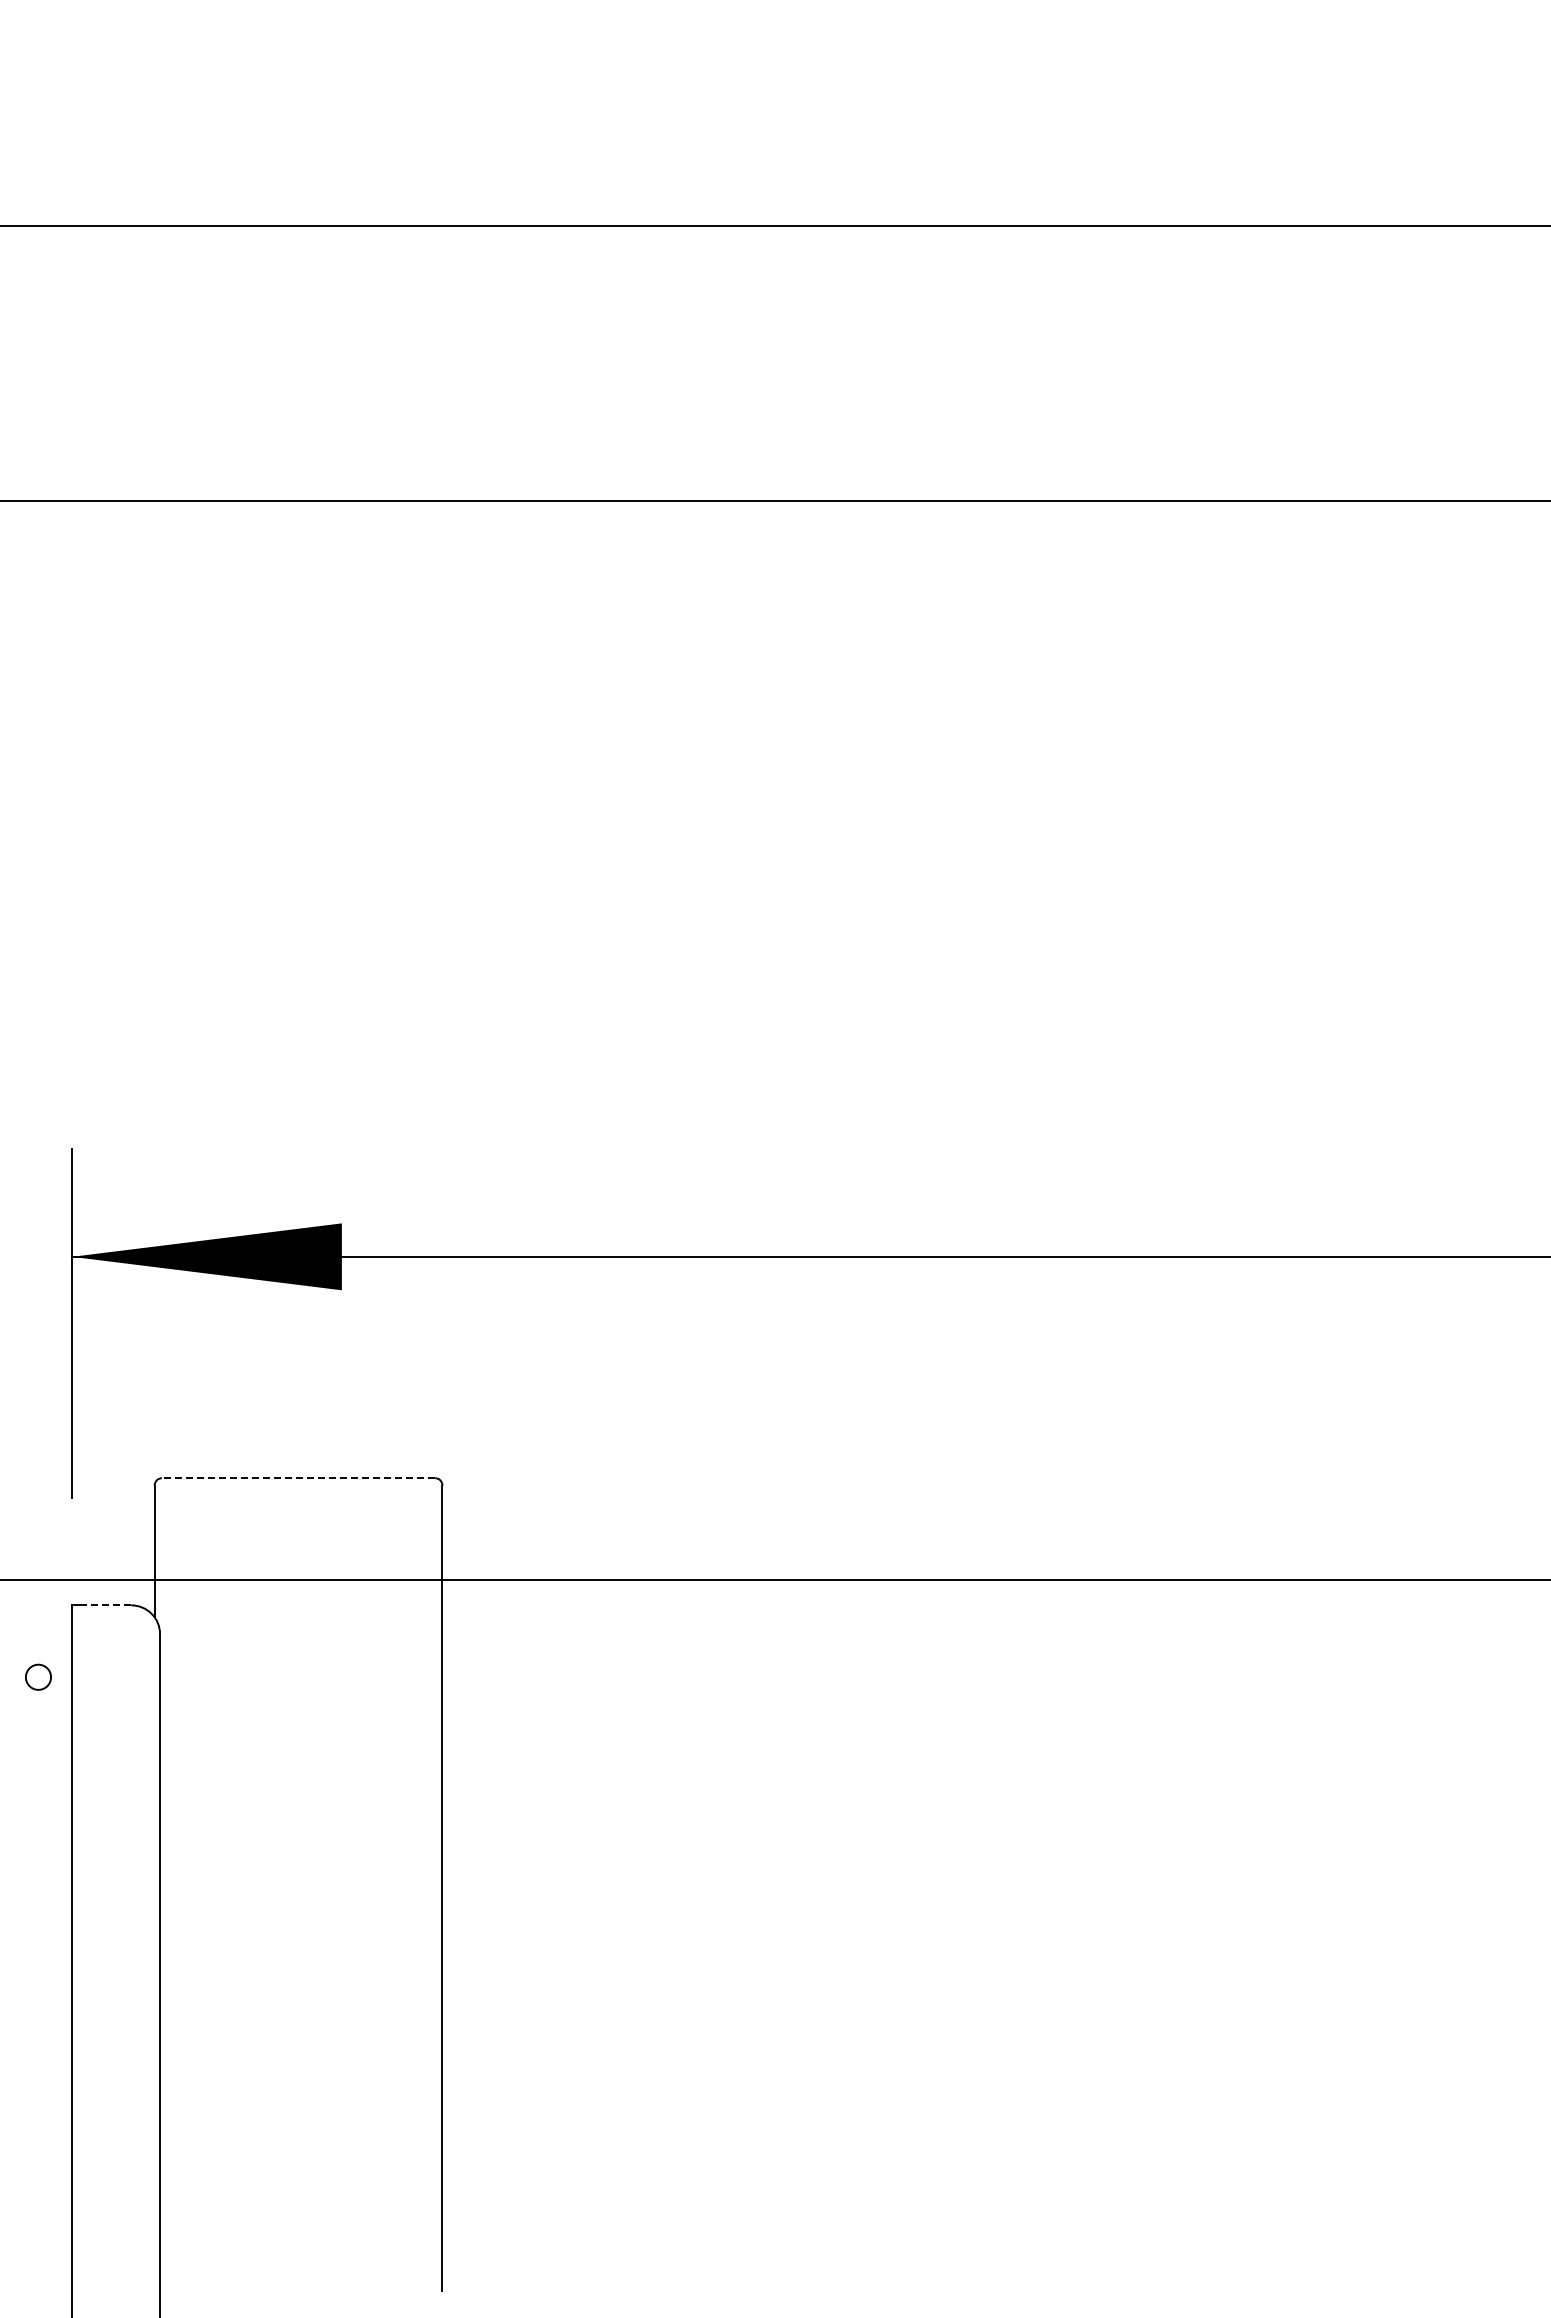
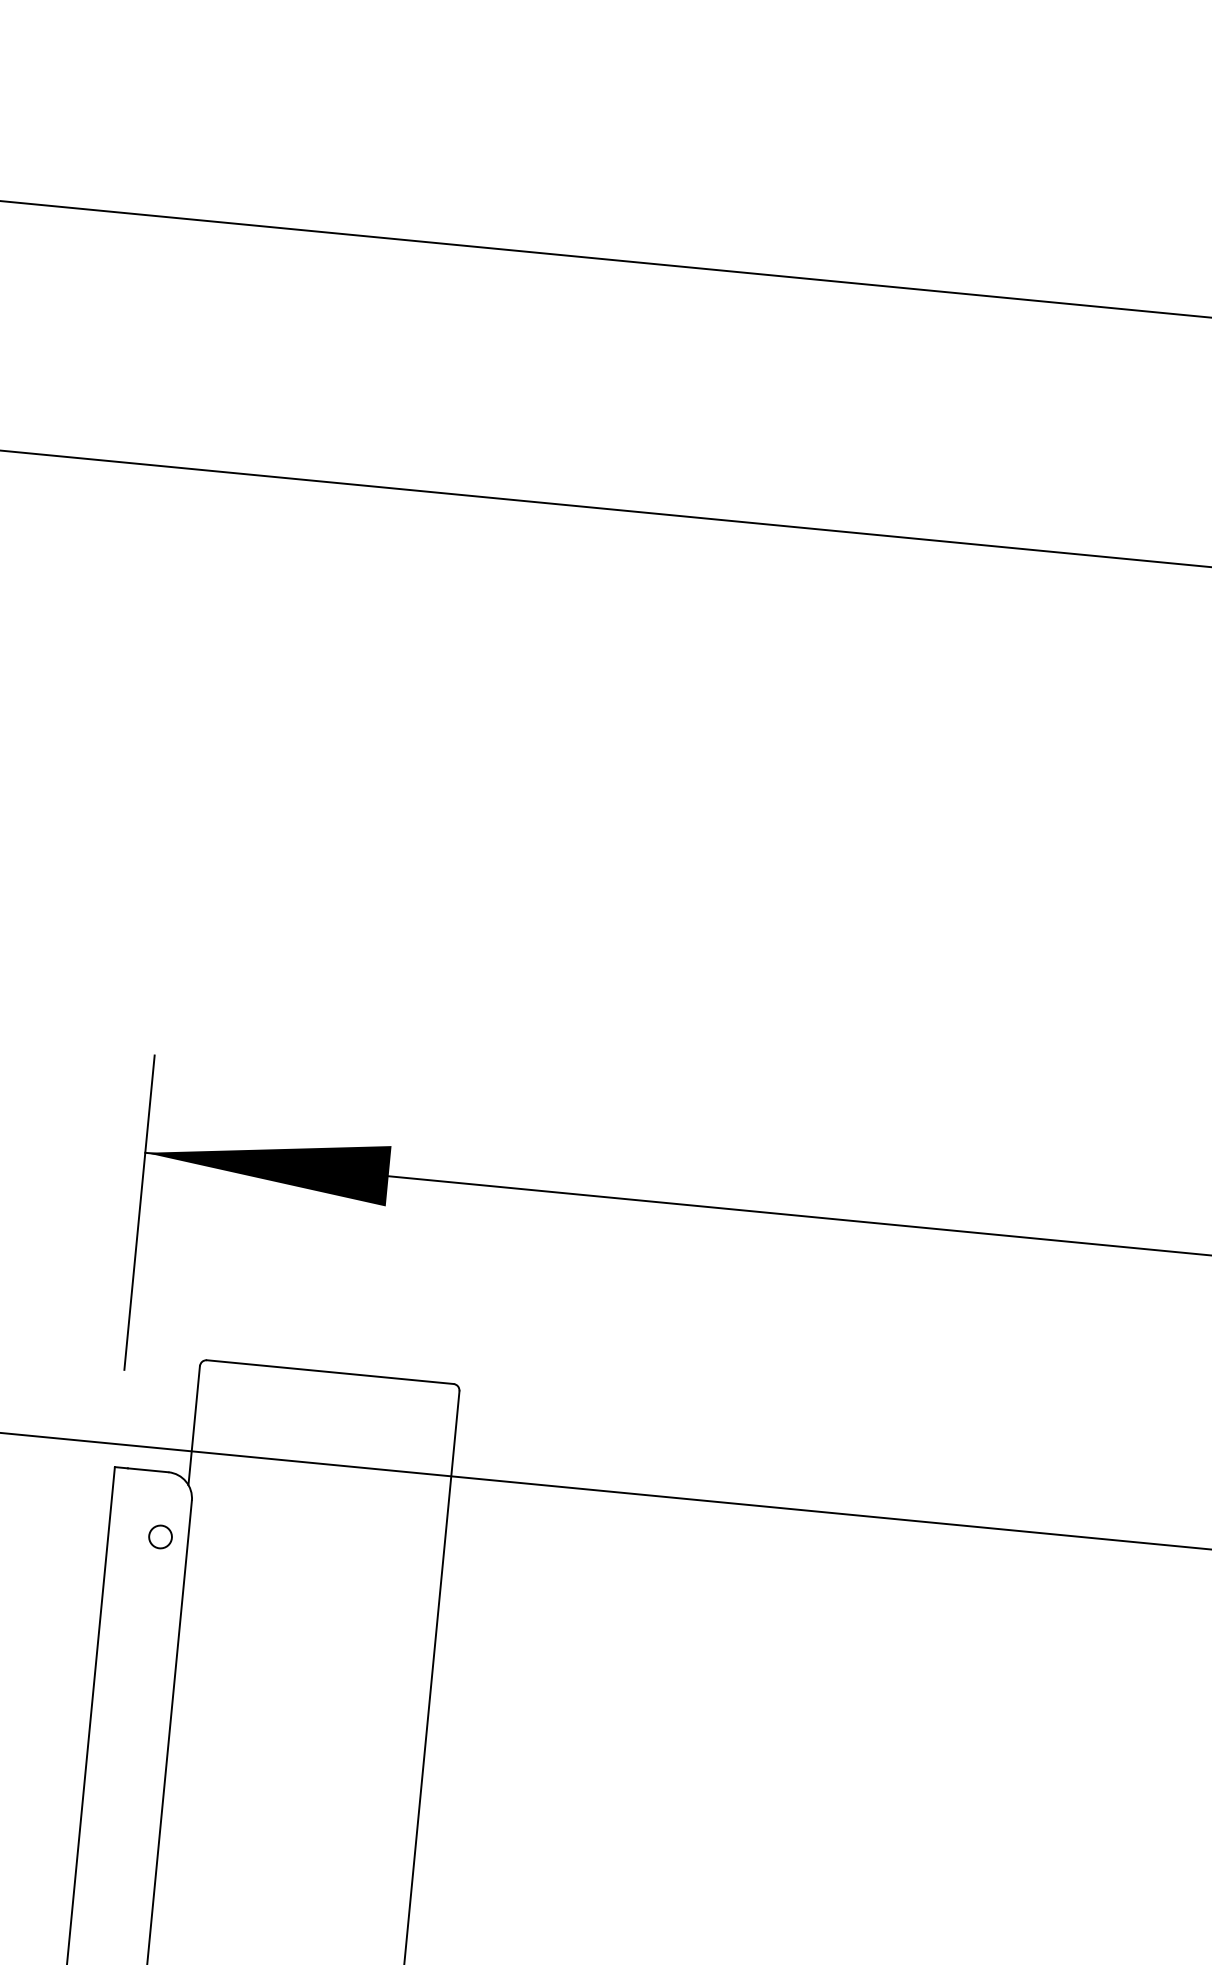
line: (298, 1478) -> (330, 1372), dashed -> solid
line: (108, 1605) -> (147, 1470), dashed -> solid
circle: (38, 1676) -> (160, 1536), moved

